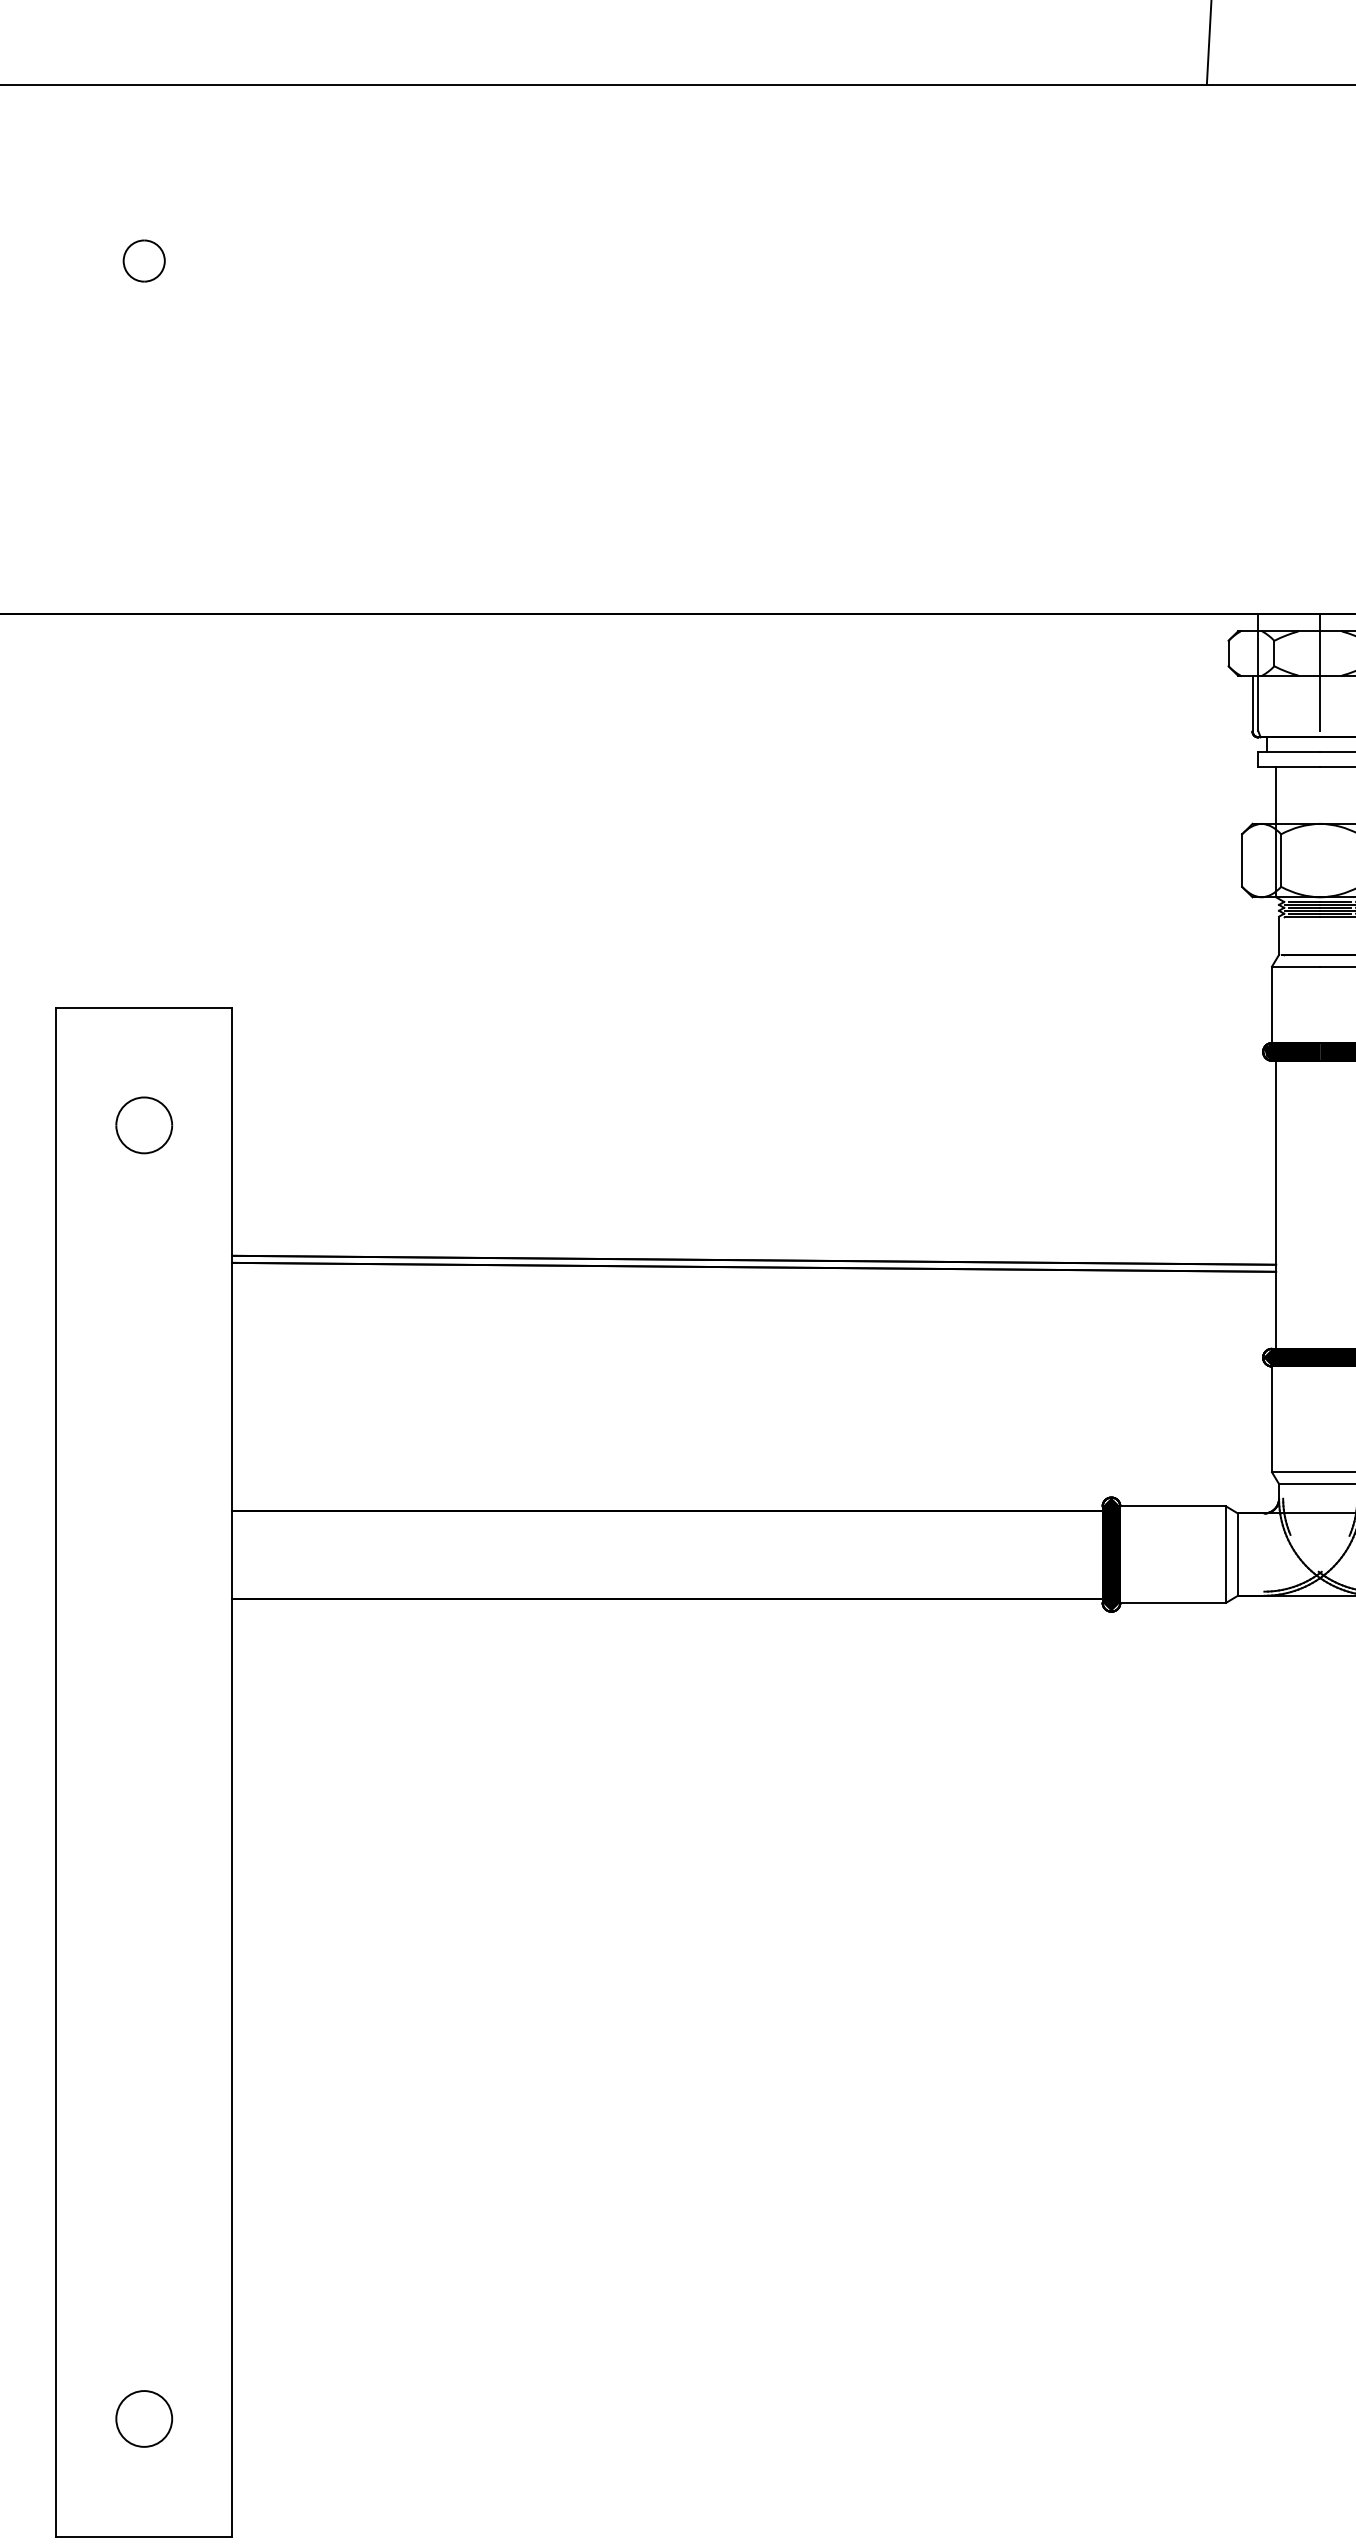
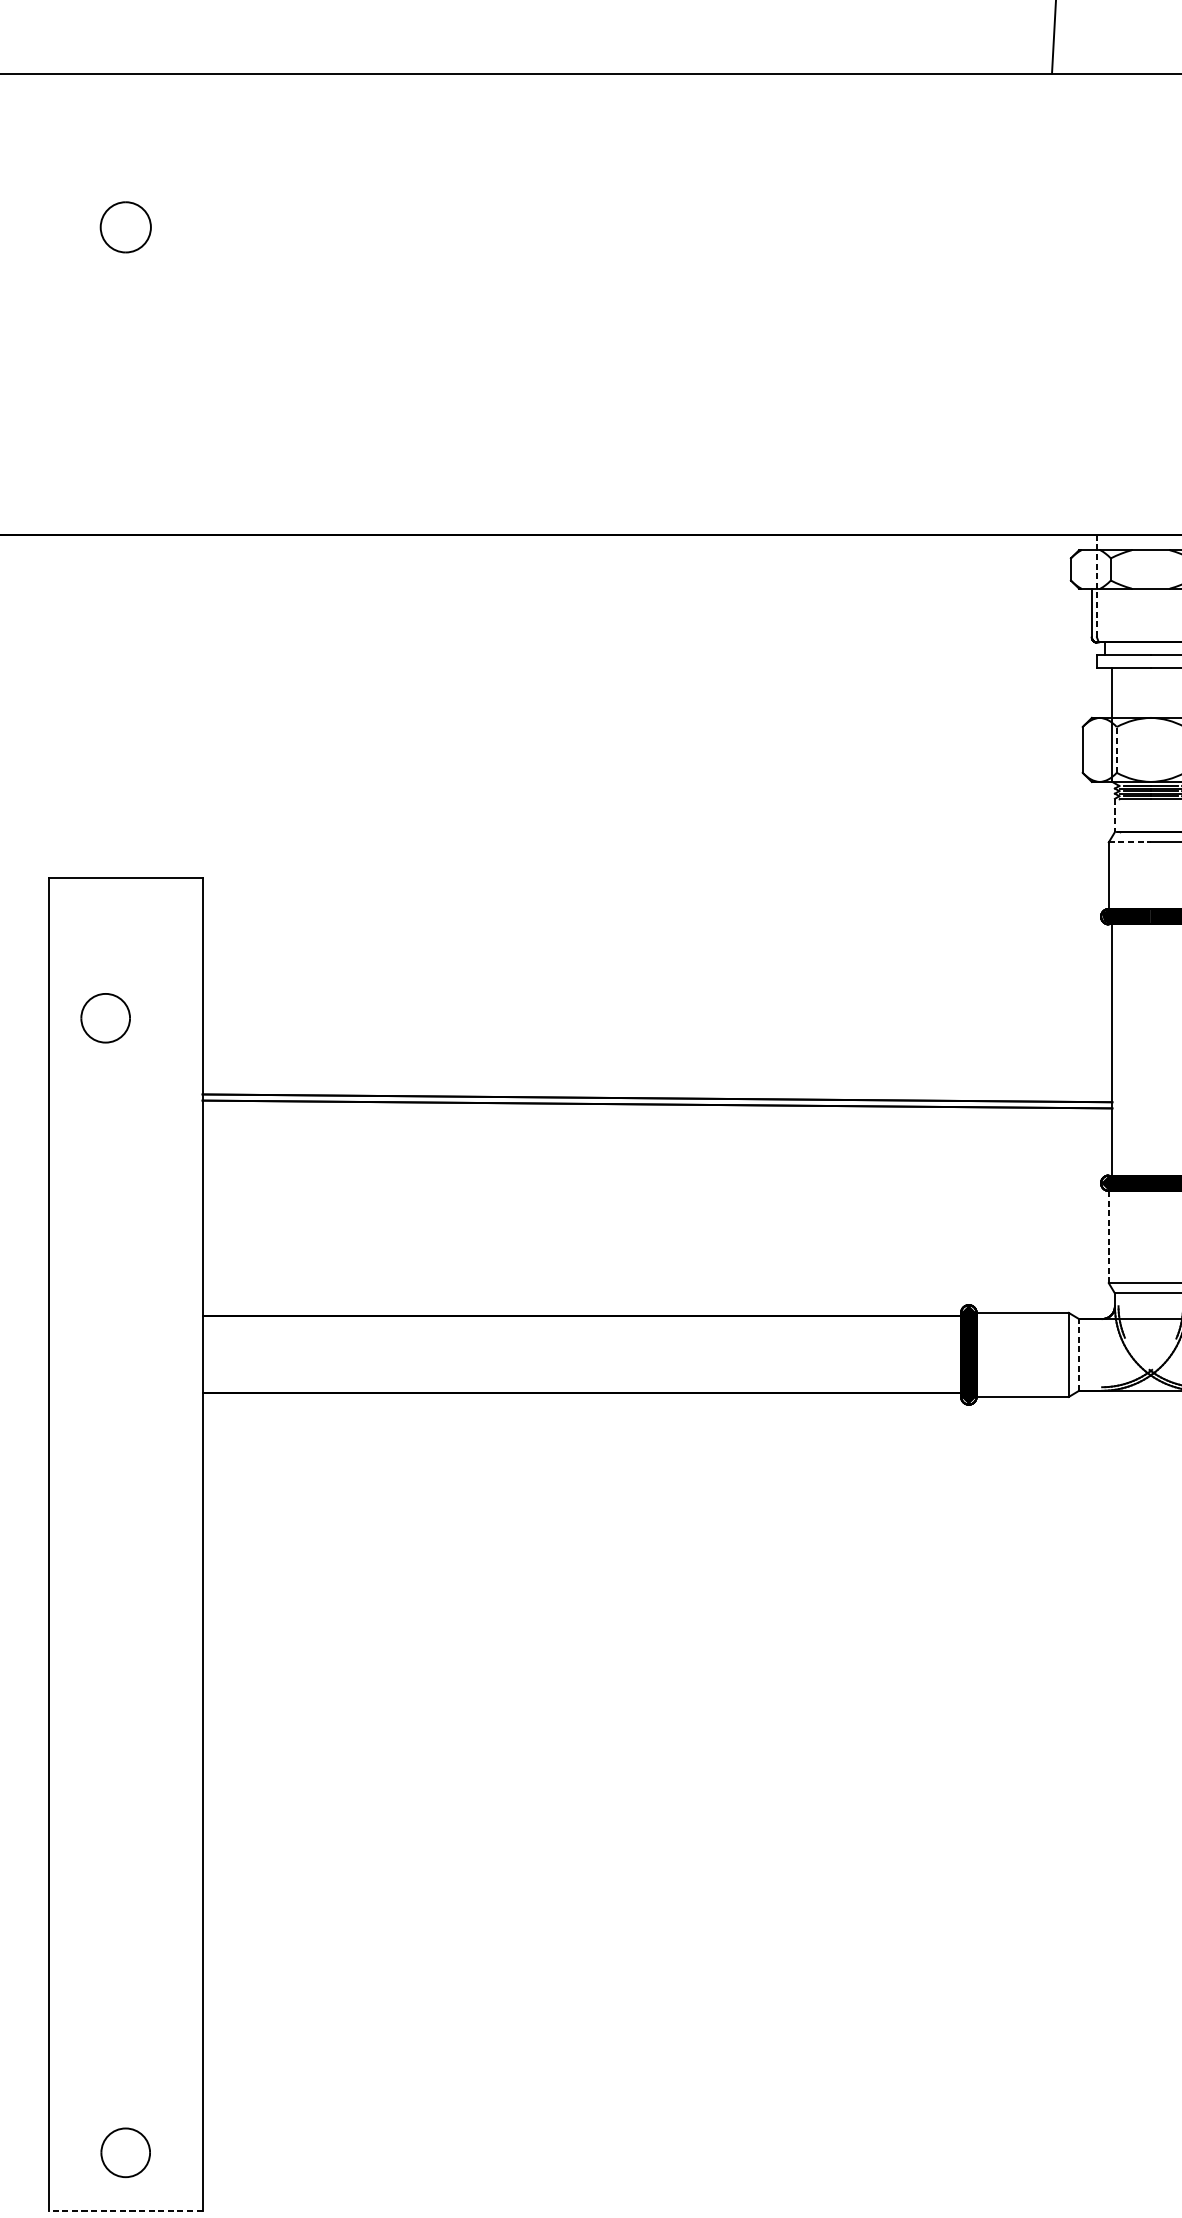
part: (143, 260) -> (125, 226), size x1.4
line: (1258, 672) -> (1097, 585), solid -> dashed
line: (1320, 672) -> (1151, 585), removed
line: (1281, 860) -> (1117, 749), solid -> dashed
line: (1279, 936) -> (1115, 816), solid -> dashed
line: (1296, 966) -> (1130, 842), solid -> dashed
part: (144, 1125) -> (105, 1018), moved
line: (1272, 1419) -> (1109, 1237), solid -> dashed
line: (1237, 1554) -> (1078, 1354), solid -> dashed
part: (144, 2418) -> (125, 2152), moved
line: (143, 2536) -> (125, 2210), solid -> dashed

